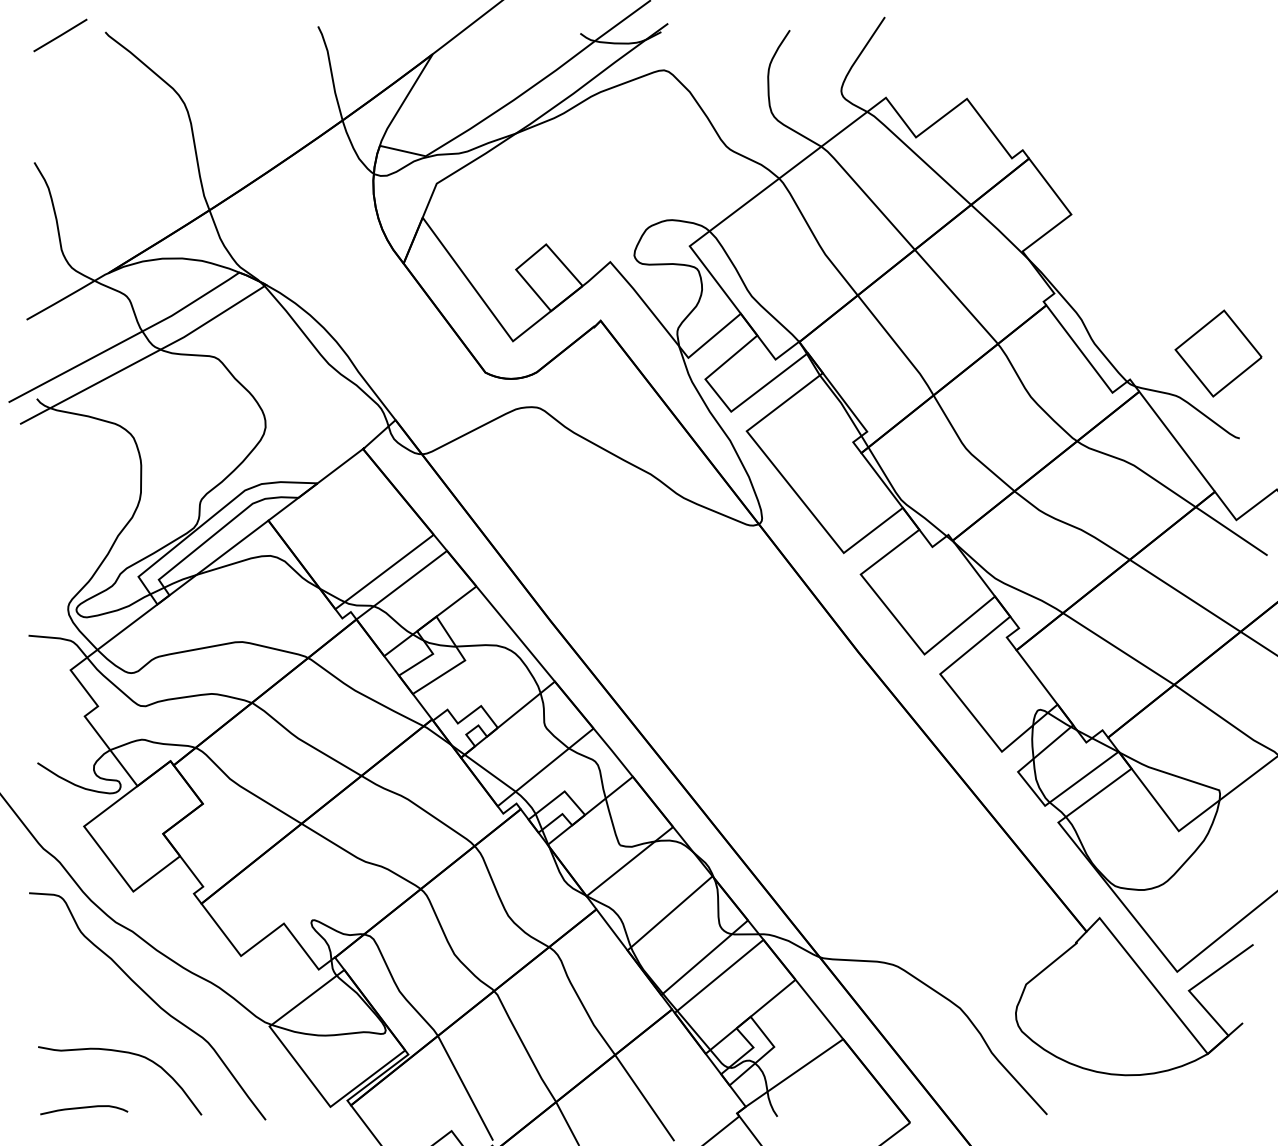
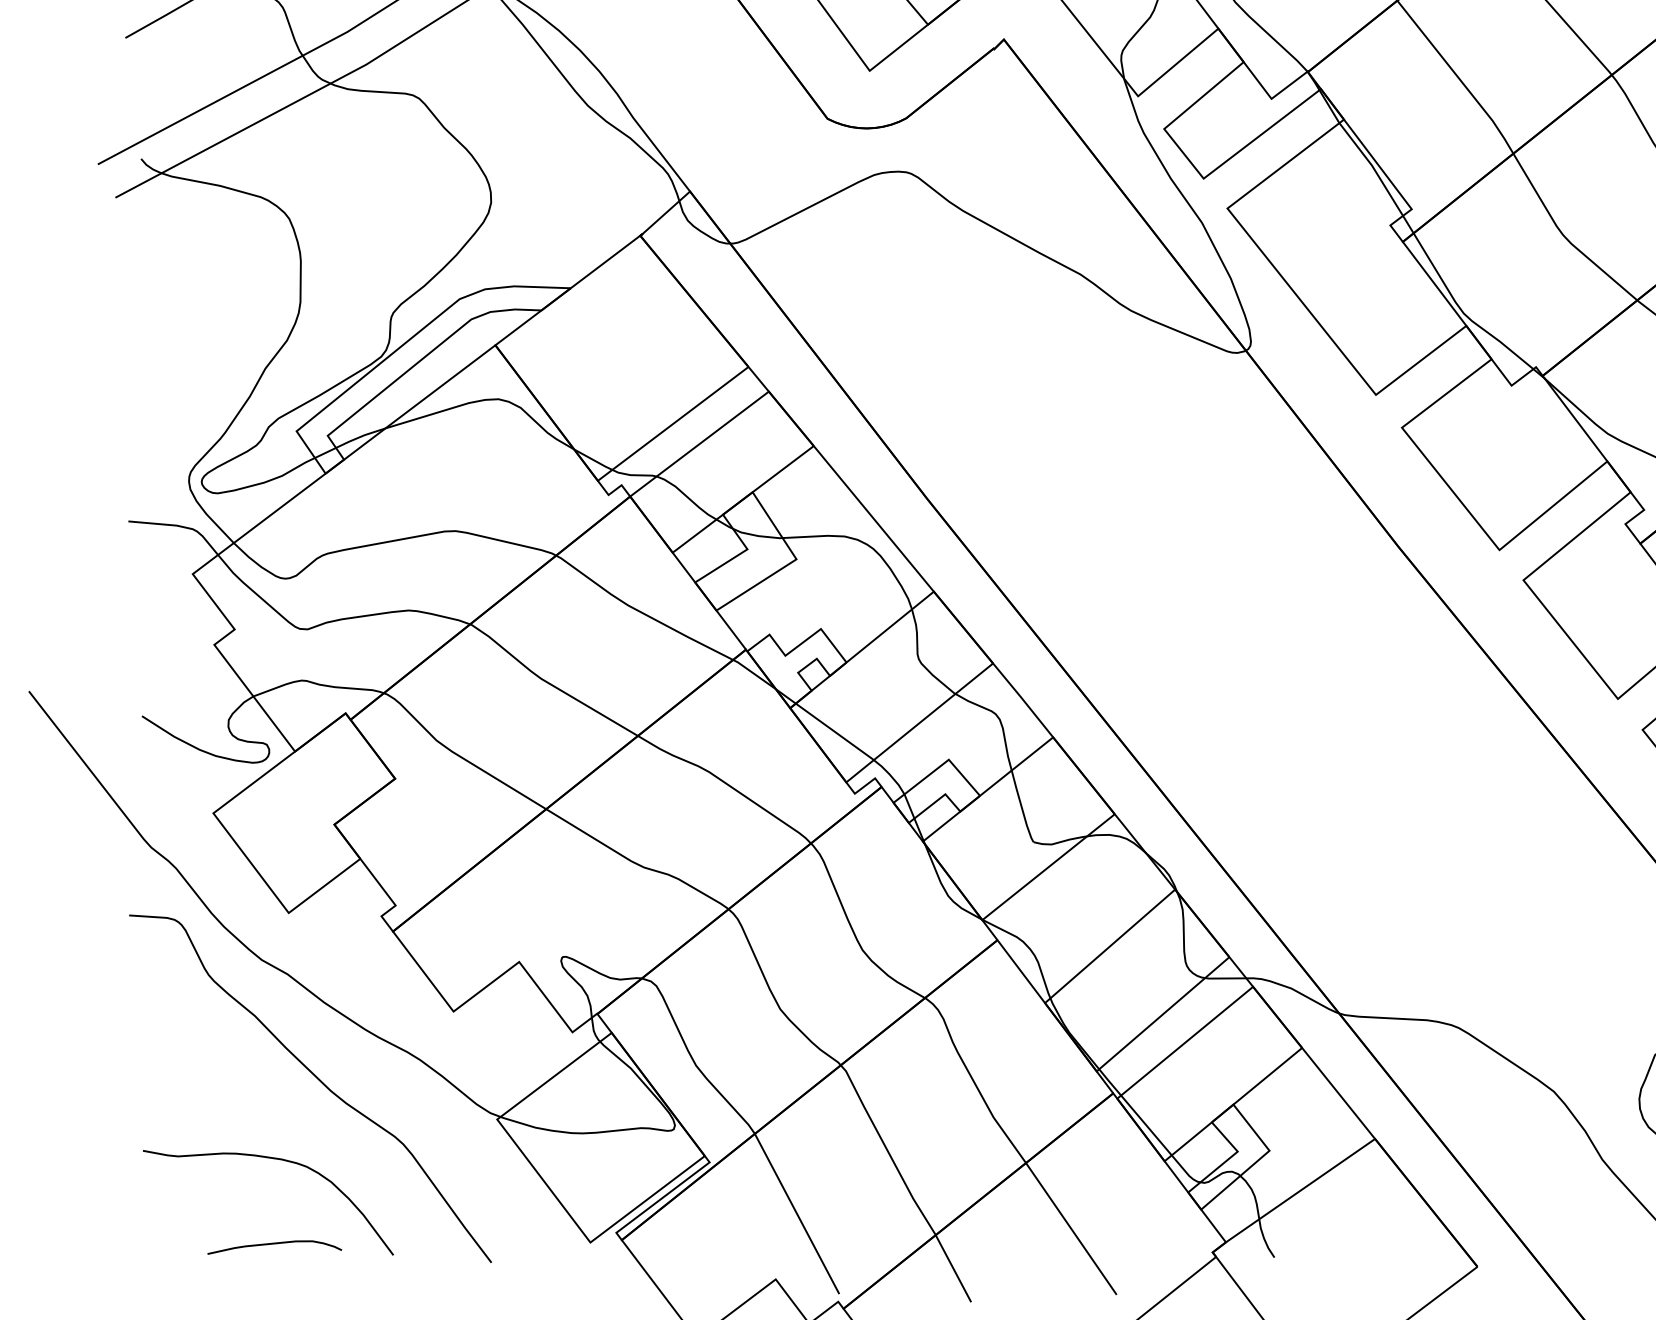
curve: (84, 1108) -> (275, 1244), moved

